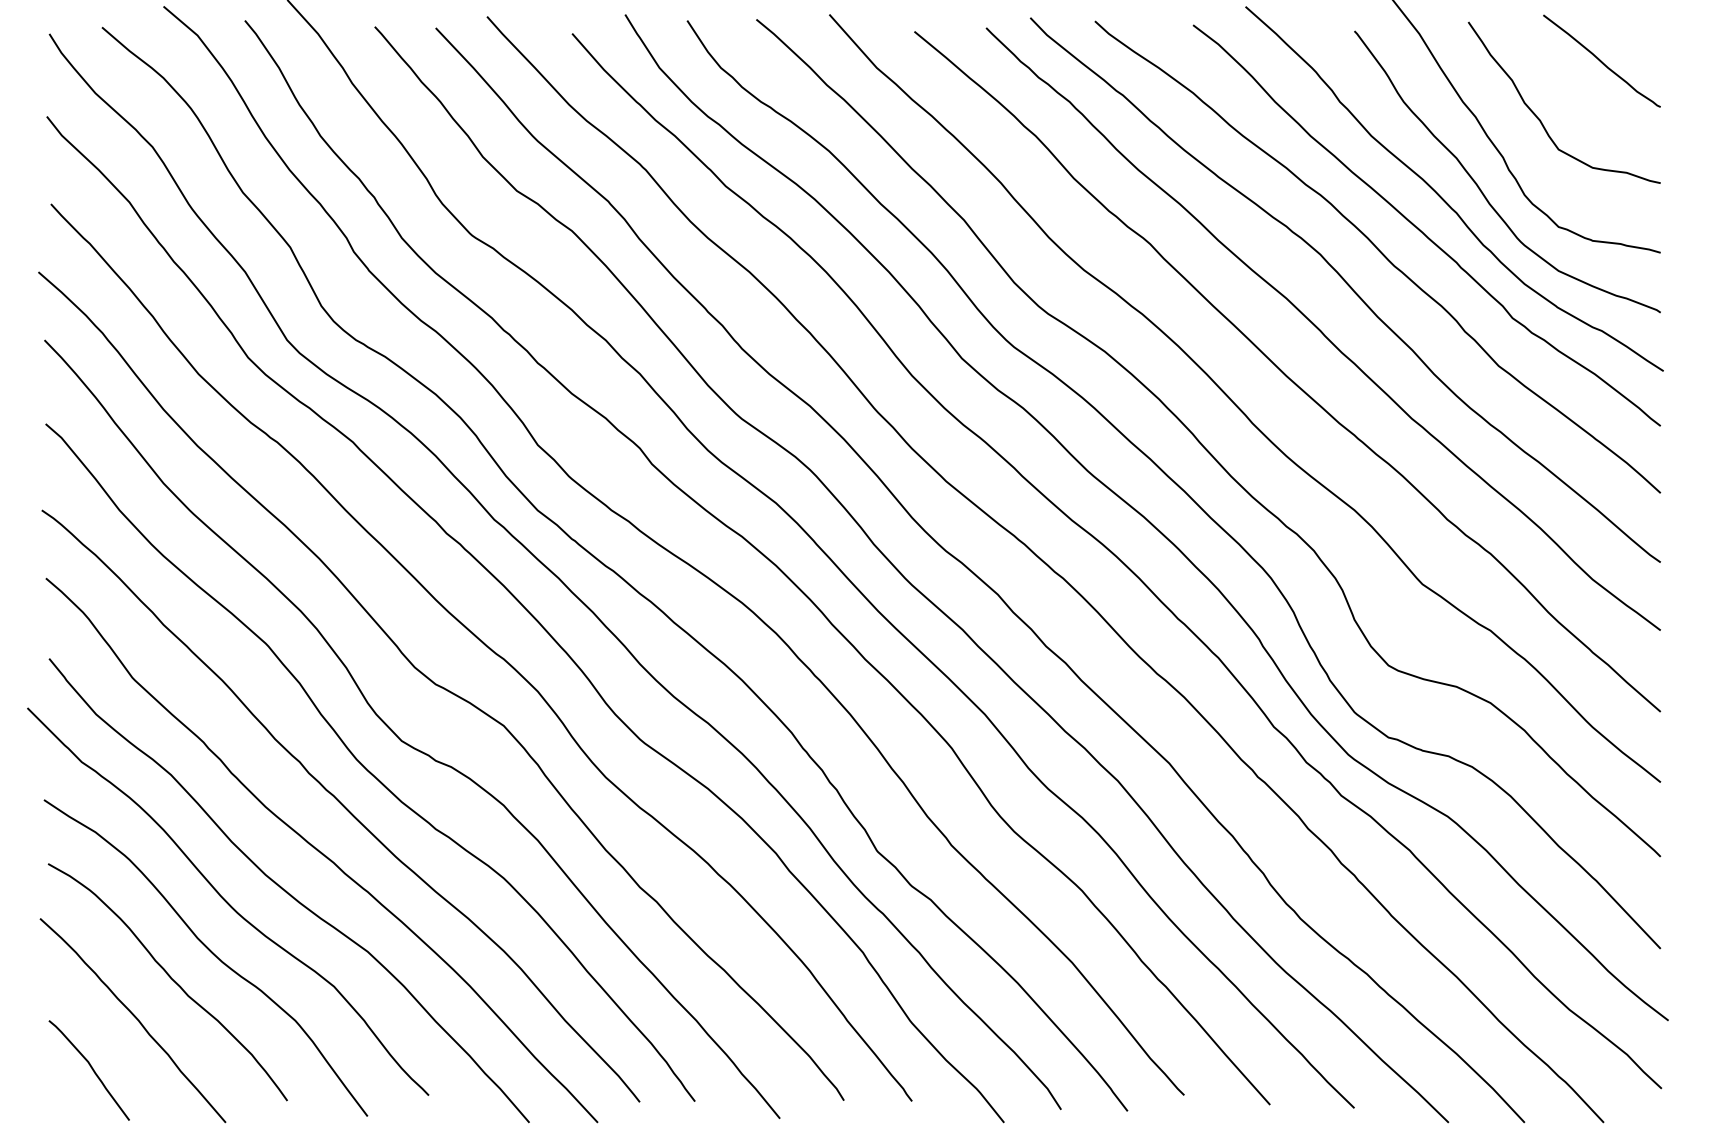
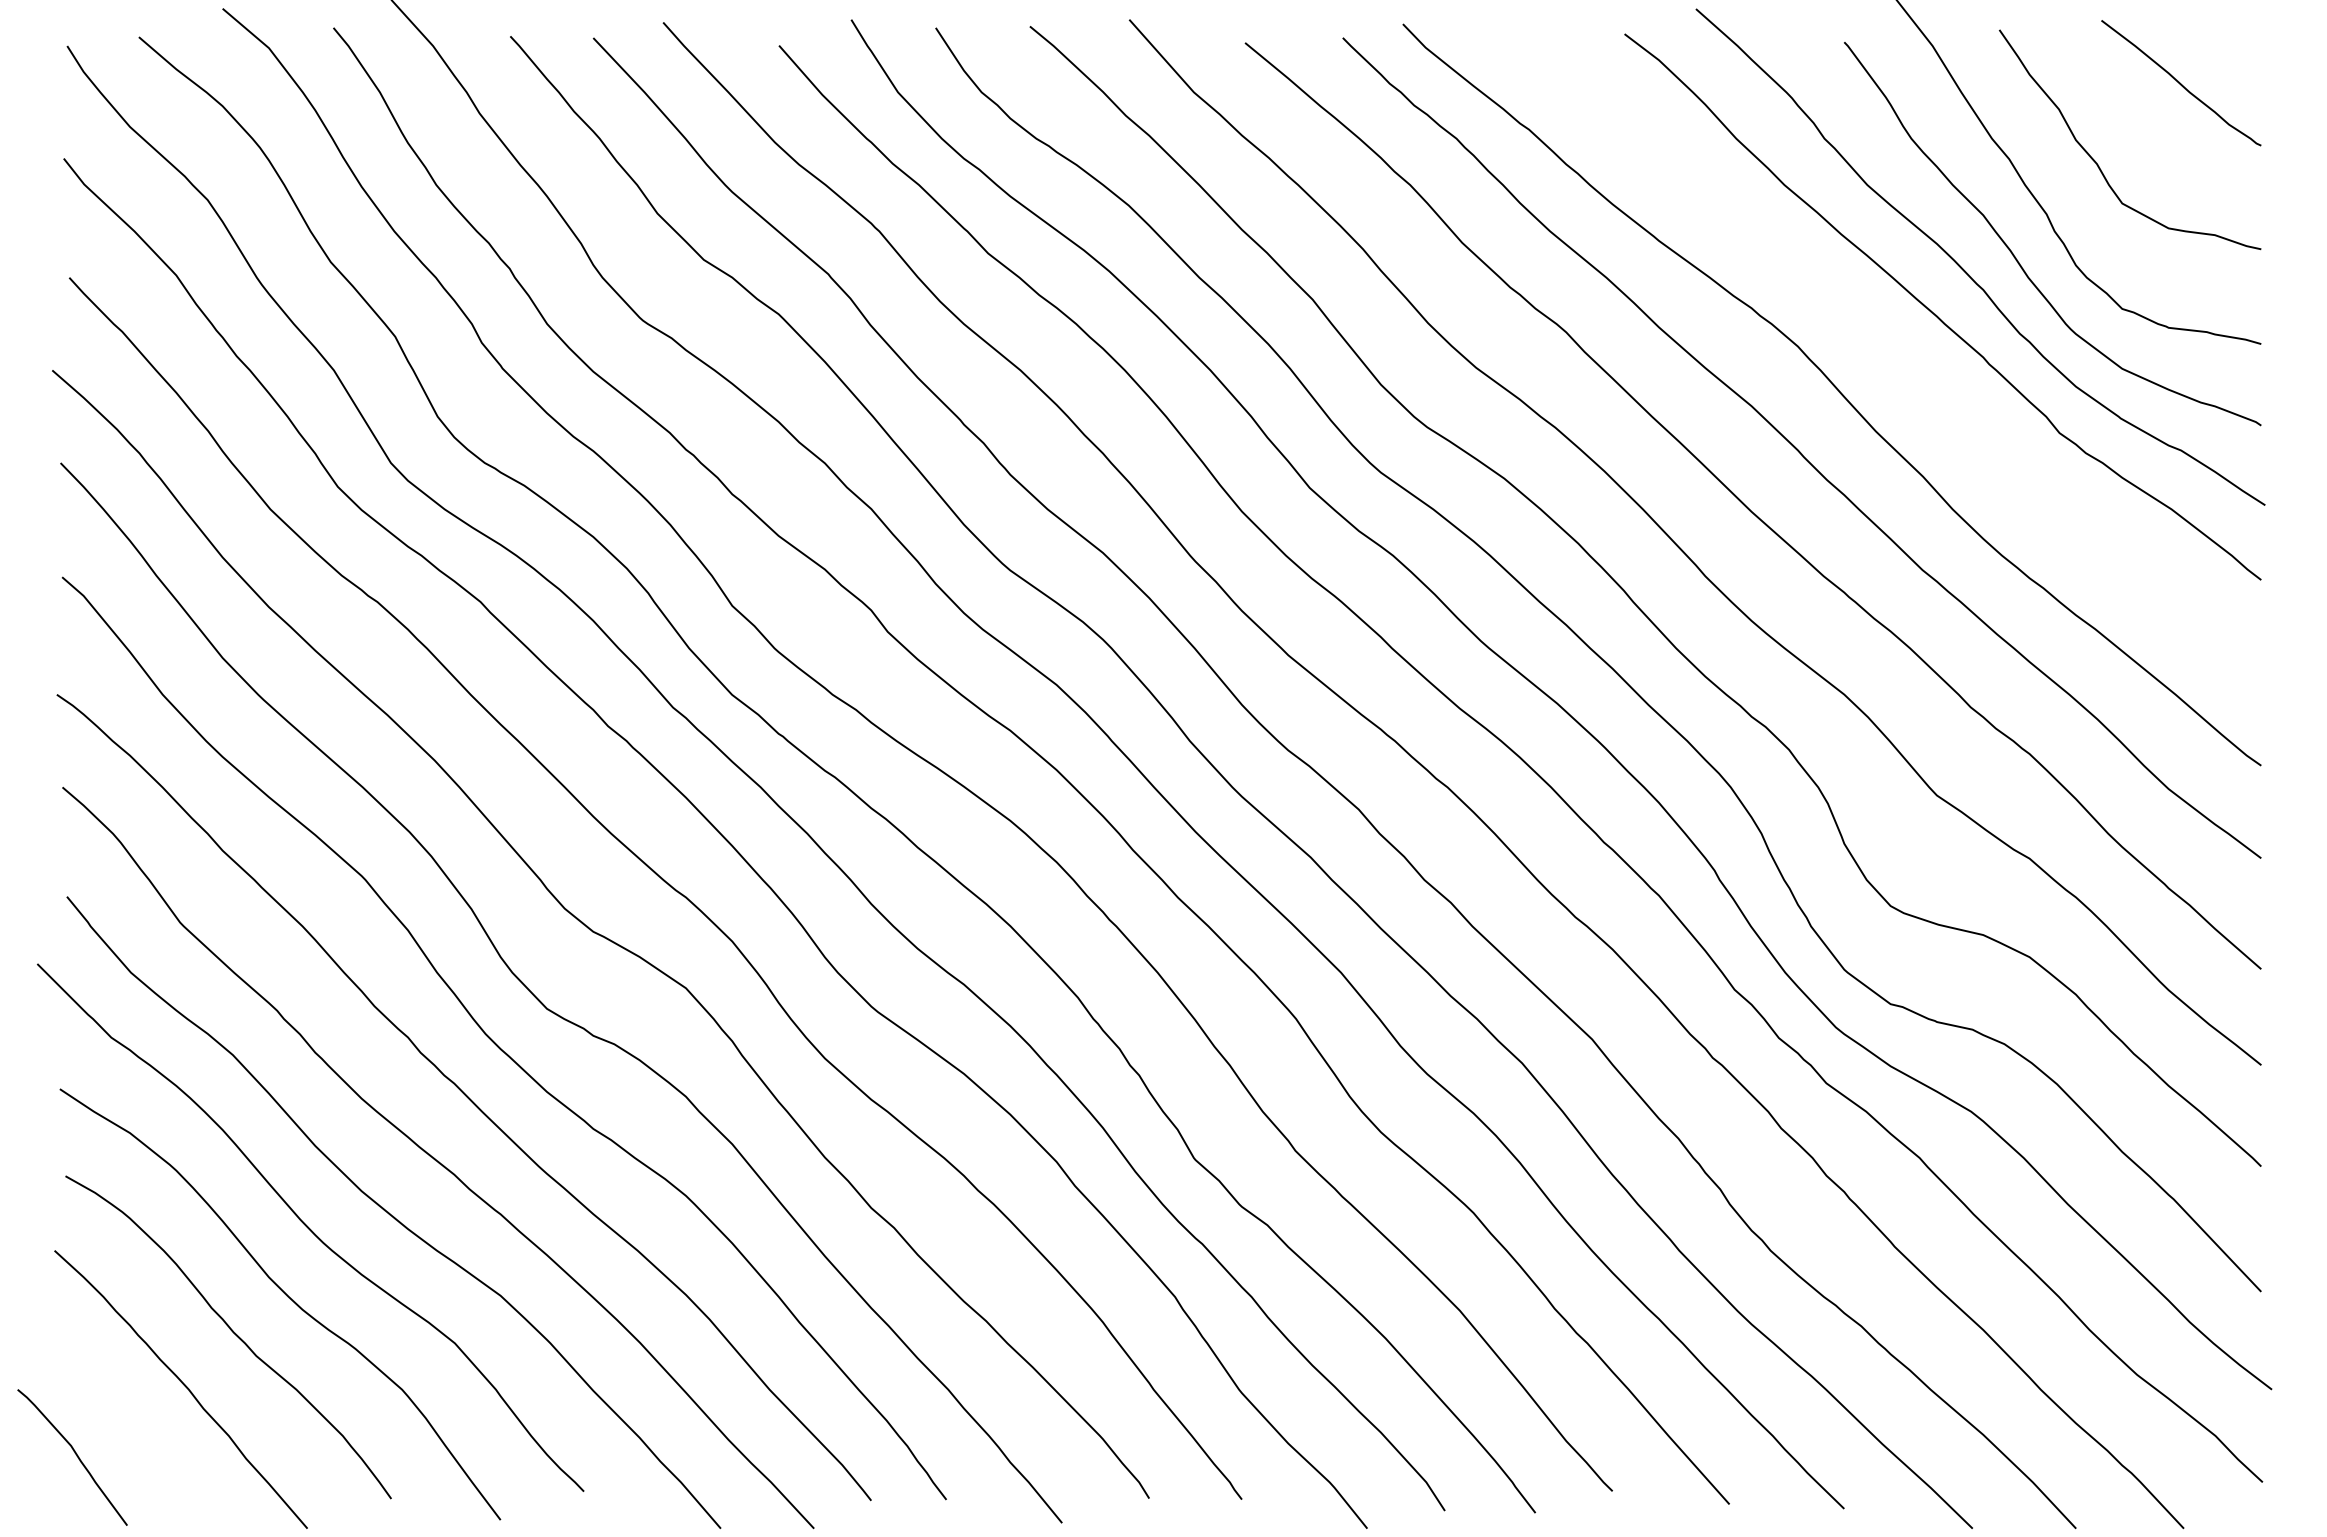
curve: (1381, 253) -> (1880, 344), removed
curve: (92, 1069) -> (76, 1456), moved

